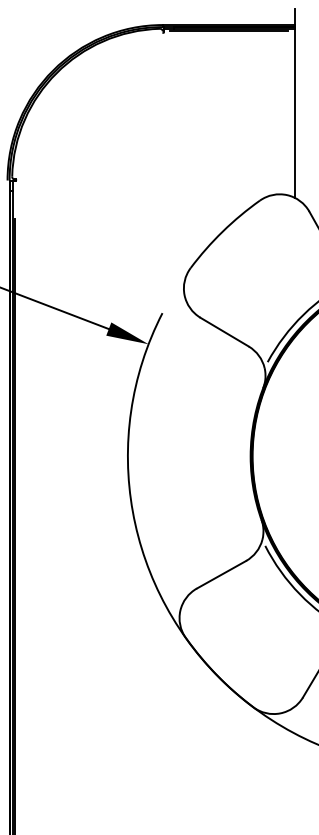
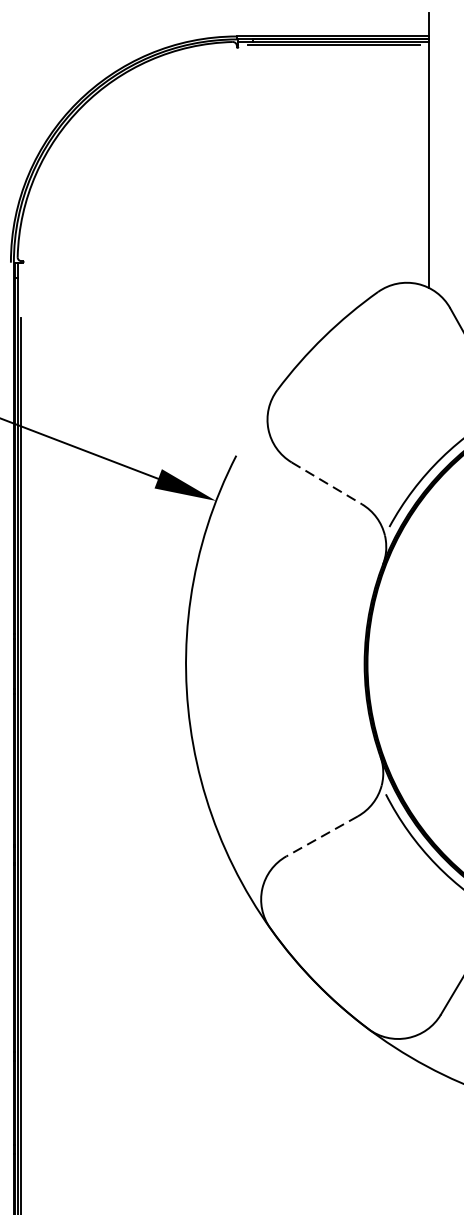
line: (225, 332) -> (328, 483), solid -> dashed
line: (221, 575) -> (322, 837), solid -> dashed

